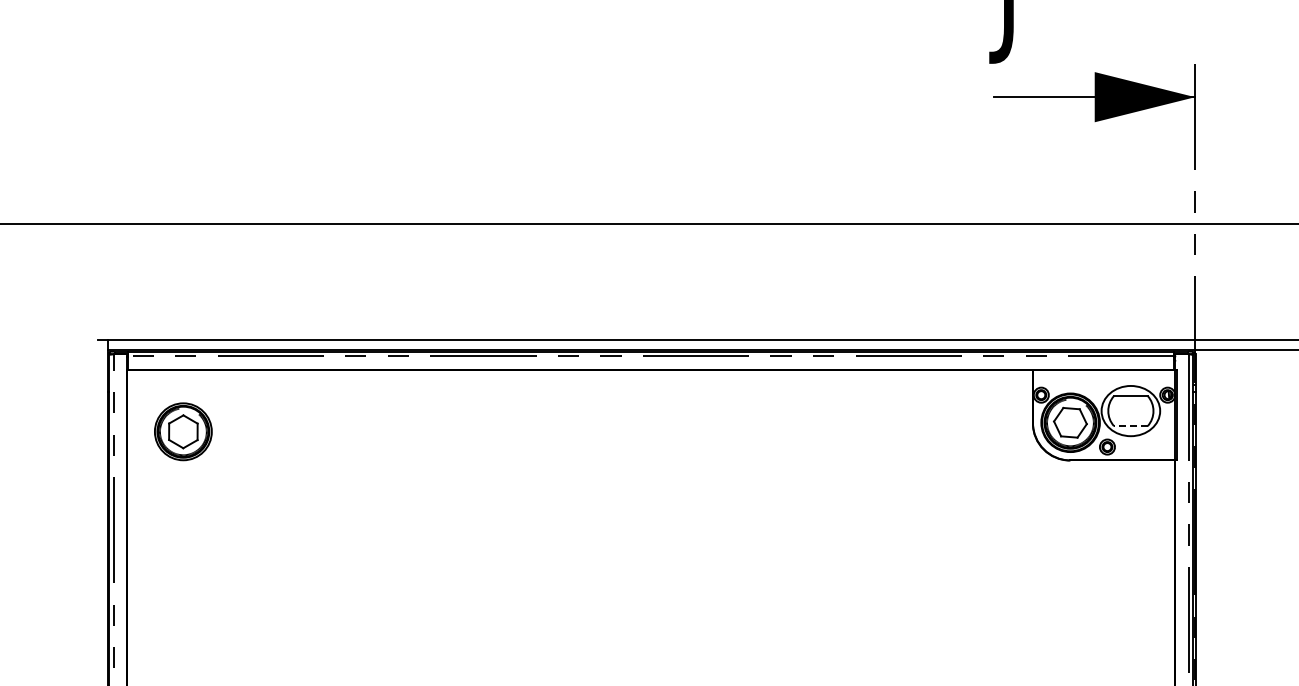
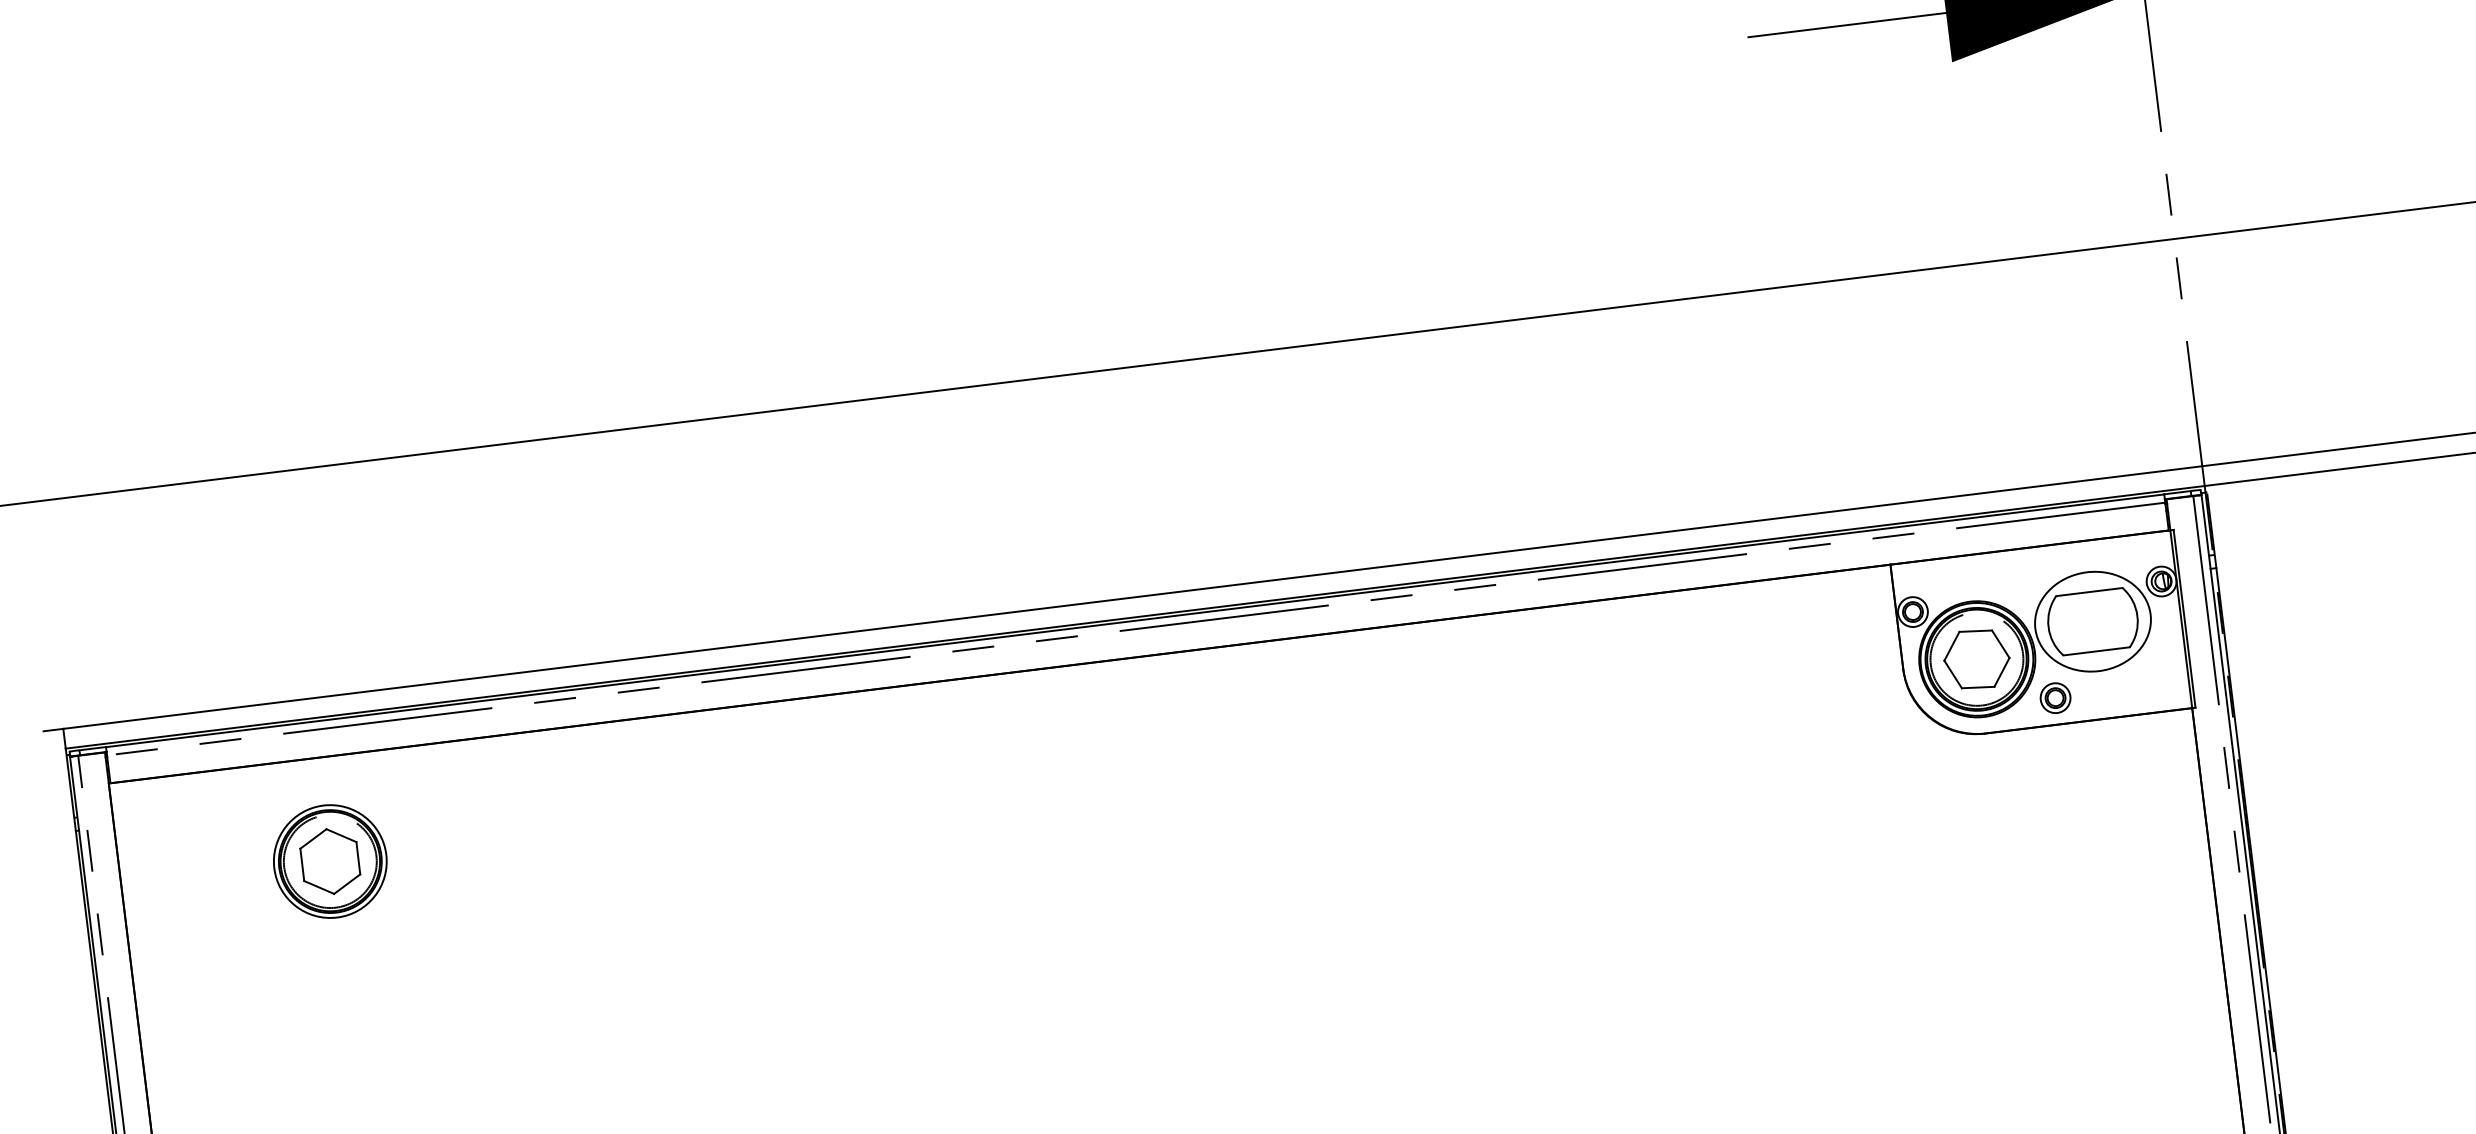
line: (1130, 426) -> (2095, 652), dashed -> solid
part: (183, 431) -> (330, 860), moved

